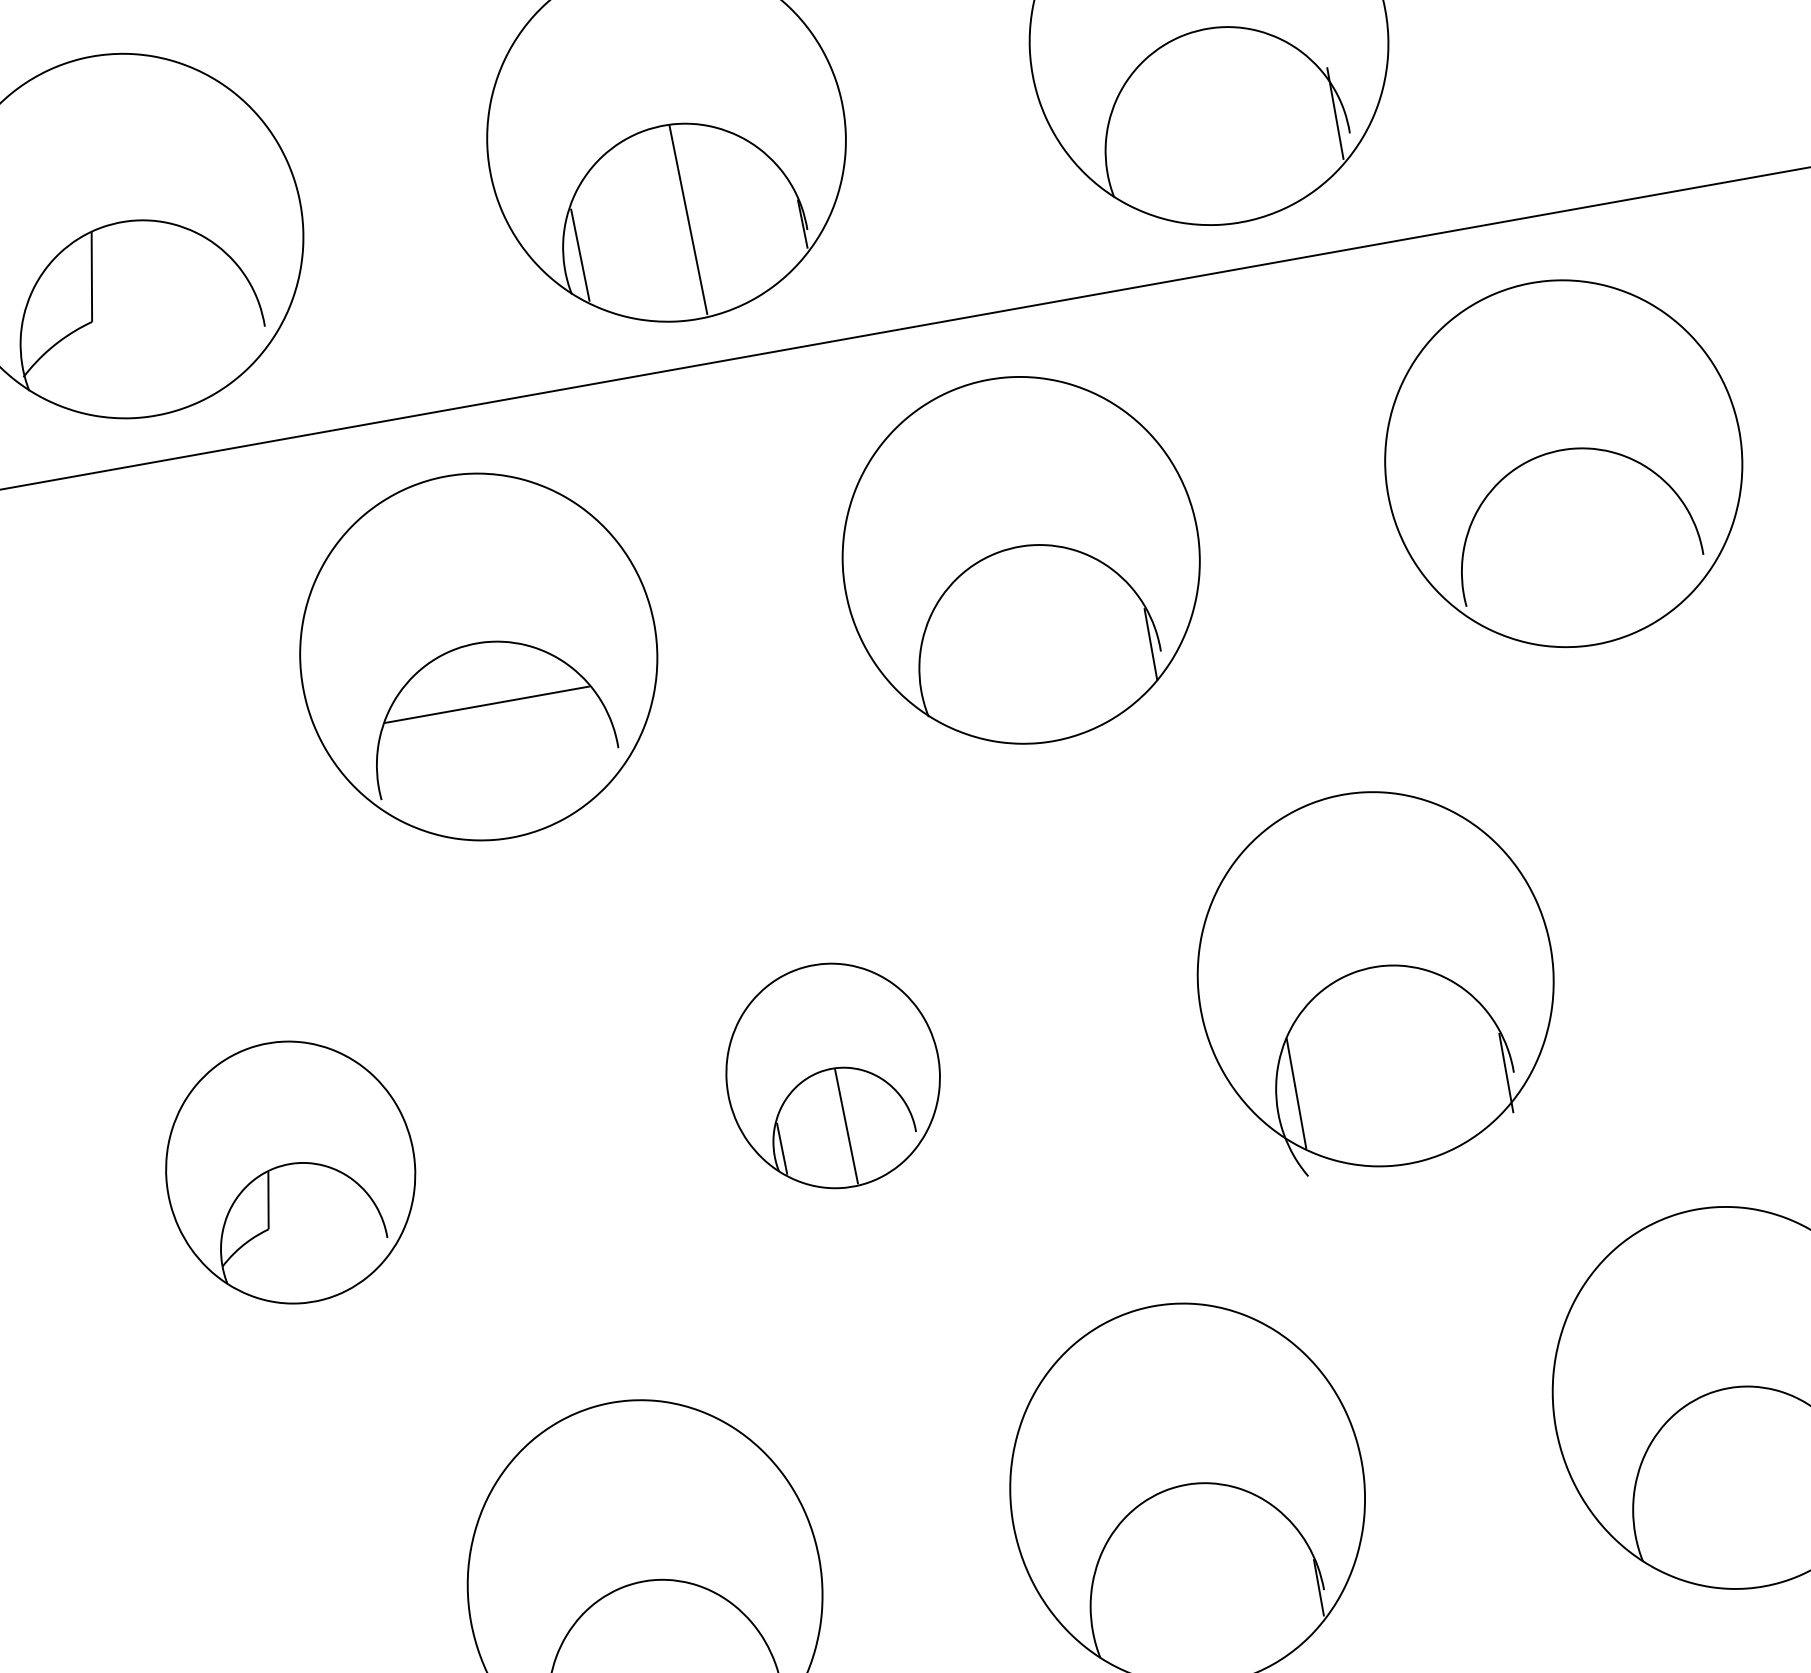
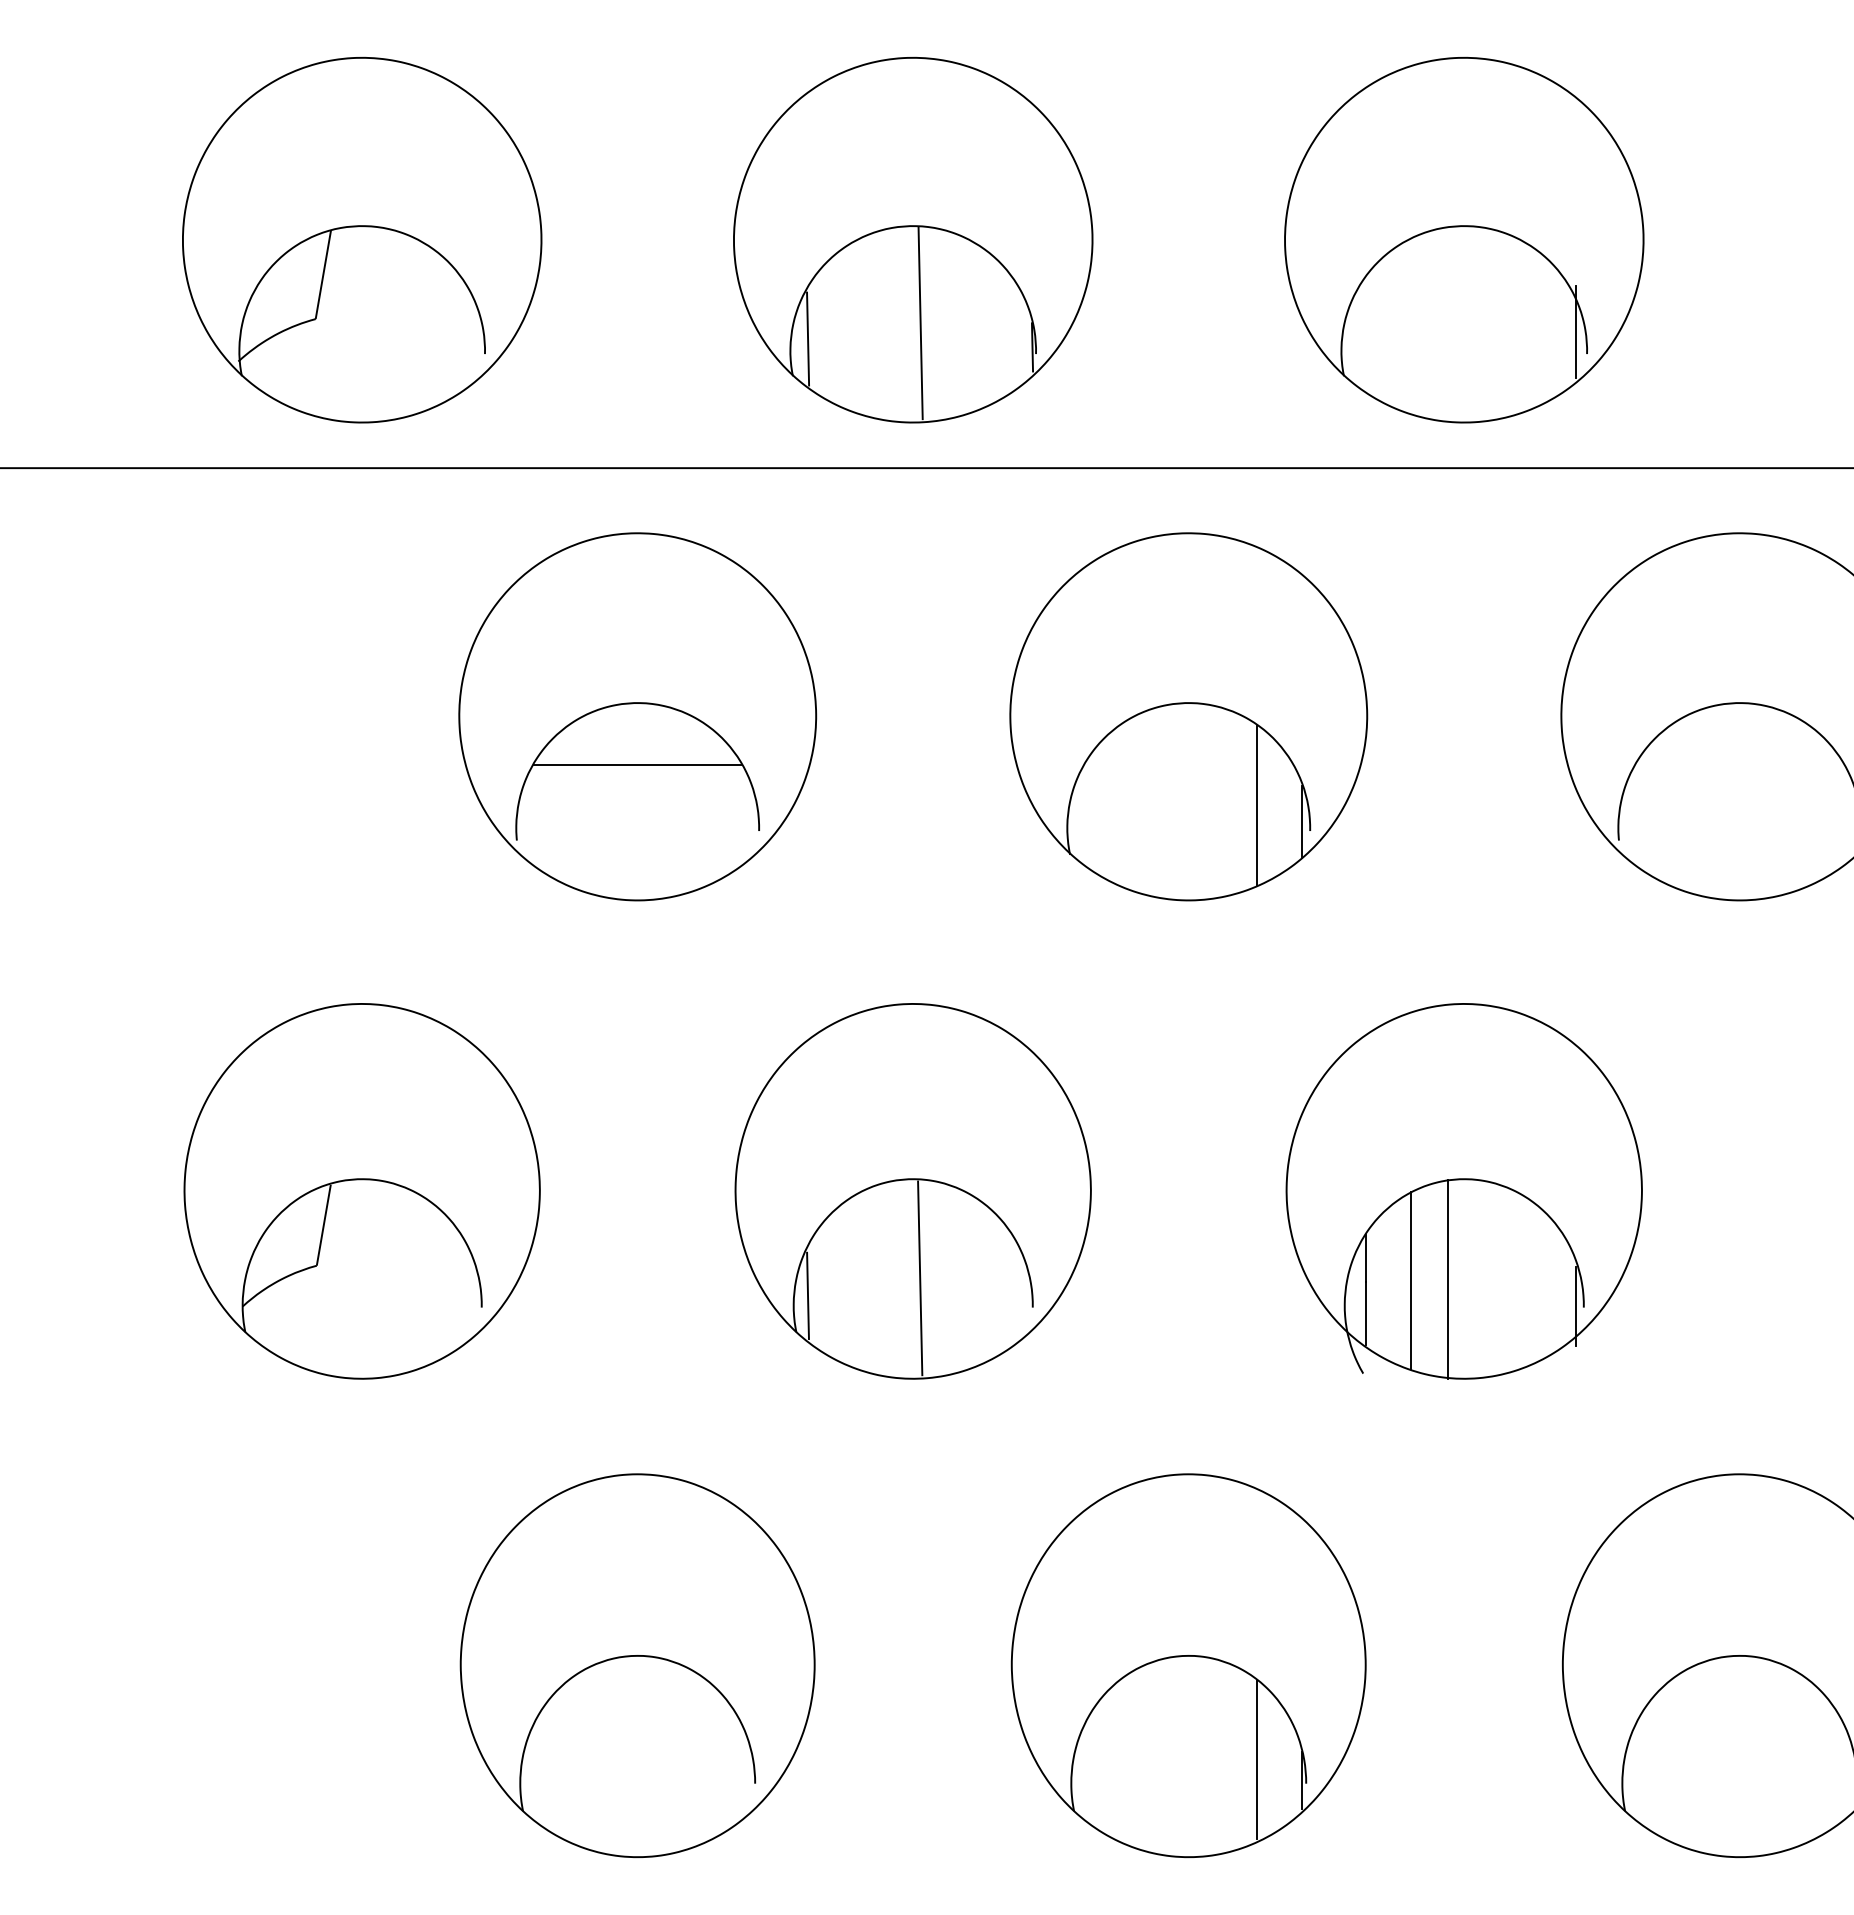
line: (1103, 635) -> (1256, 805), added
line: (1374, 1067) -> (1447, 1278), added
part: (832, 1076) -> (912, 1191), size x1.67
line: (1338, 1076) -> (1410, 1280), added
part: (290, 1172) -> (361, 1191), size x1.43
line: (1272, 1575) -> (1257, 1760), added

